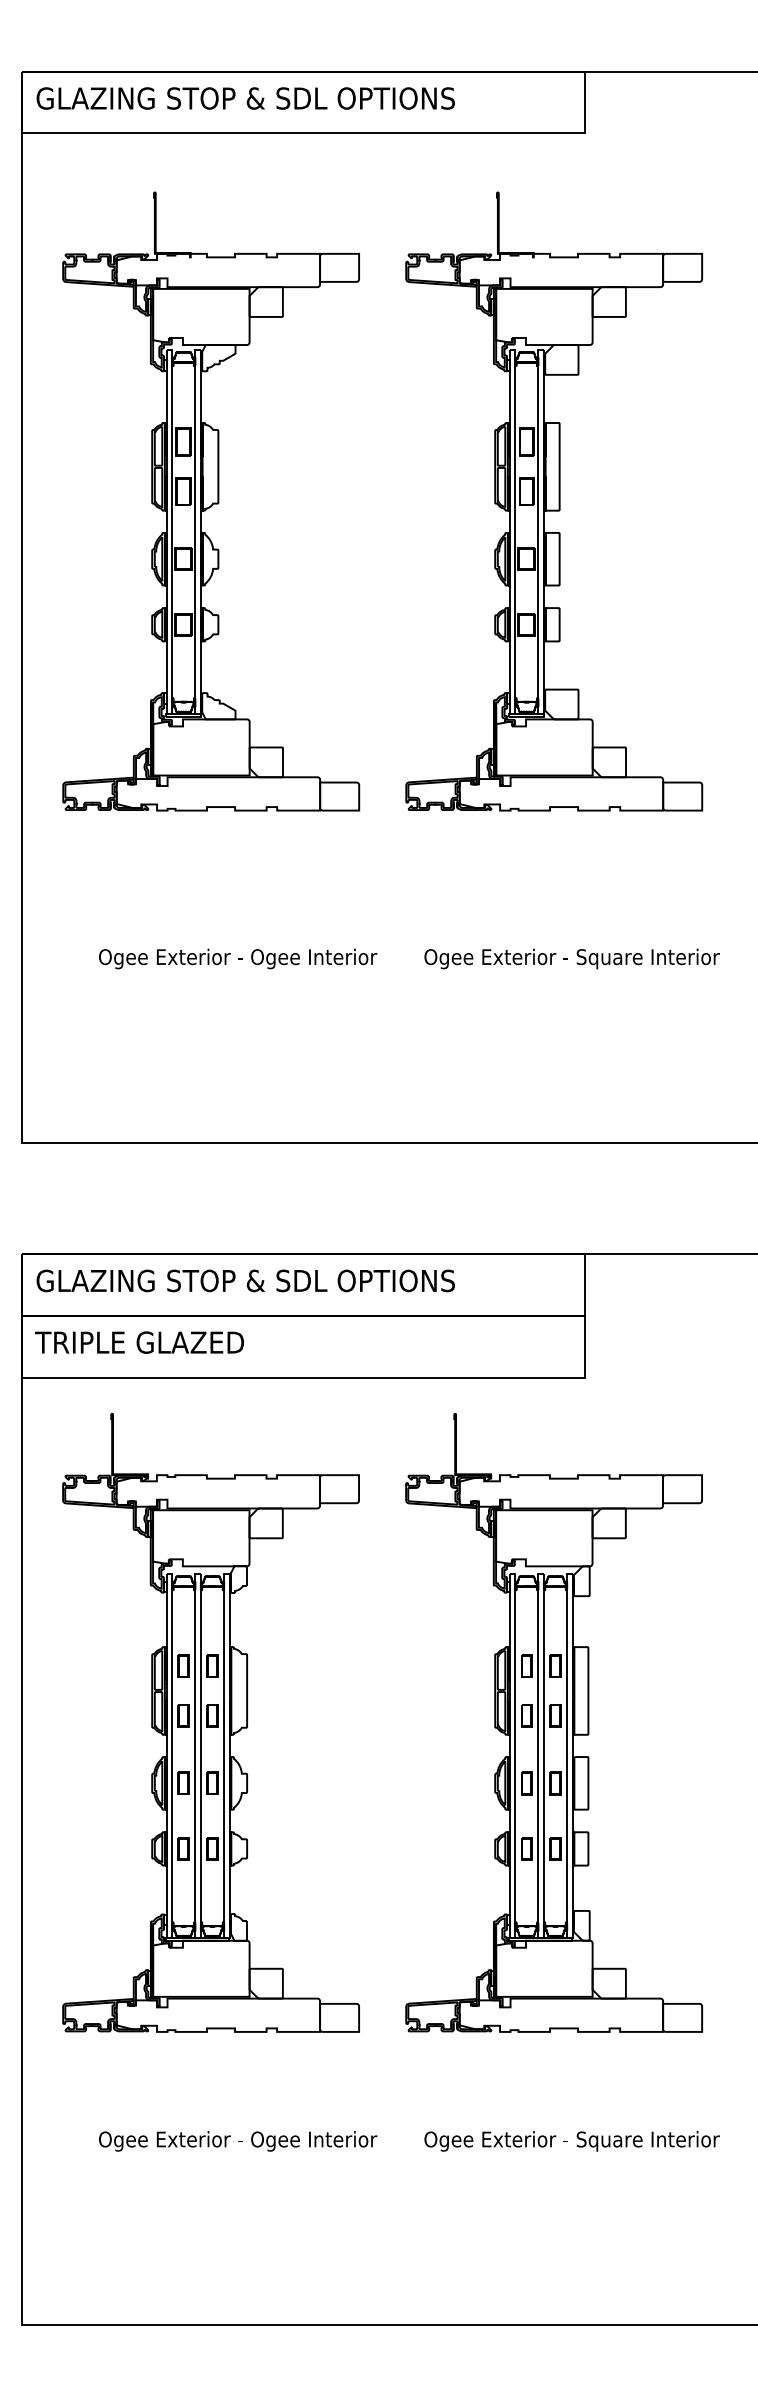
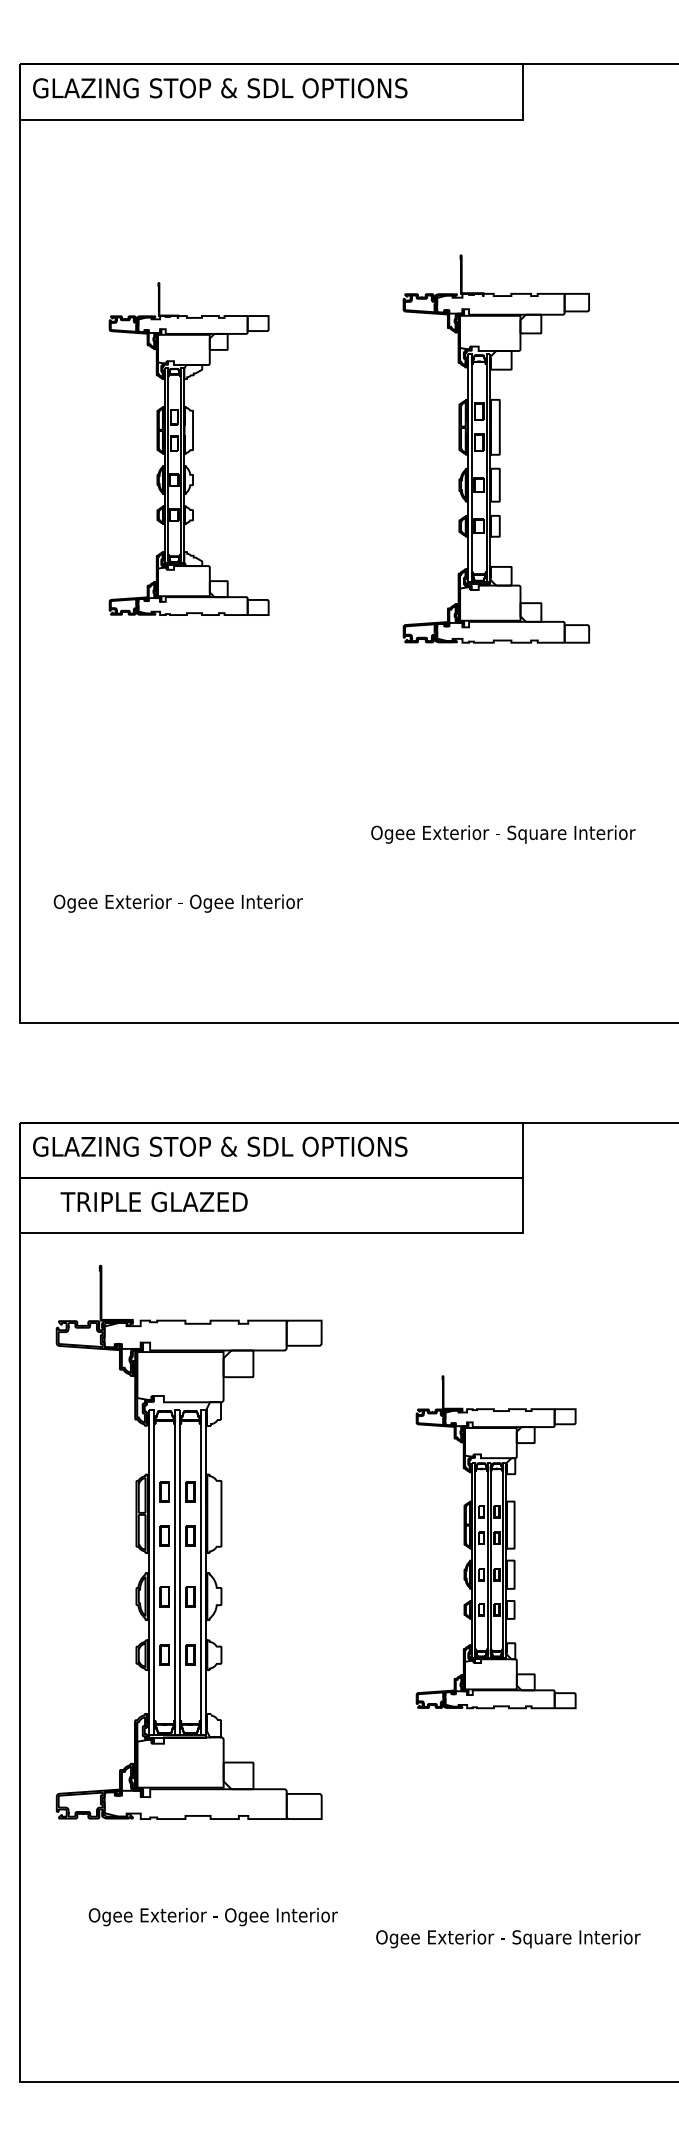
part: (210, 500) -> (188, 448), size x0.6
part: (554, 500) -> (496, 448), size x0.7
text: (237, 958) -> (177, 903), moved
text: (572, 958) -> (503, 834), moved
text: (138, 1343) -> (153, 1202), moved
part: (553, 1721) -> (495, 1541), size x0.6
text: (572, 2140) -> (508, 1938), moved

